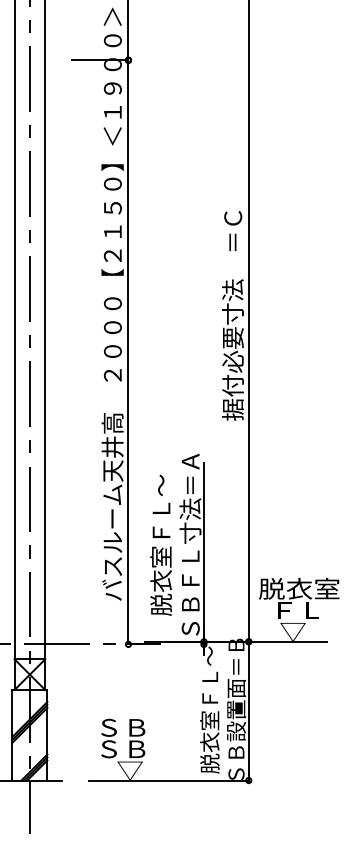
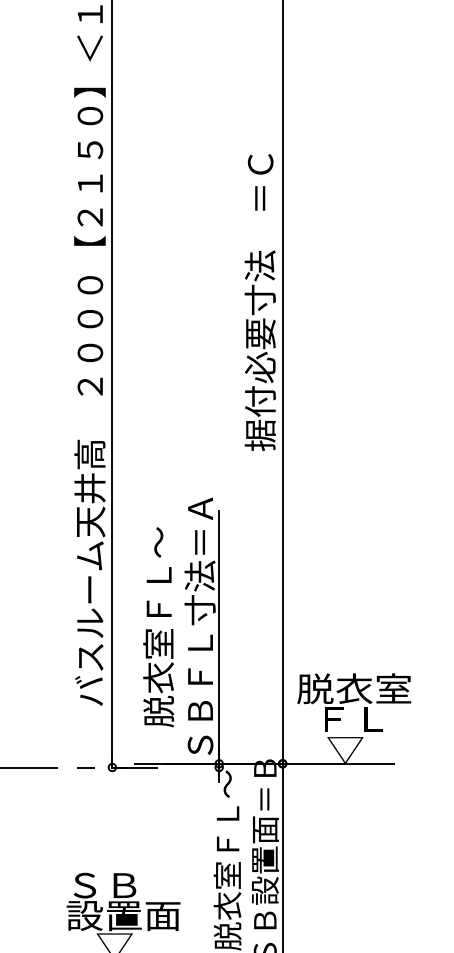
text: (136, 748) -> (123, 914), ＳＢ -> 設置面

